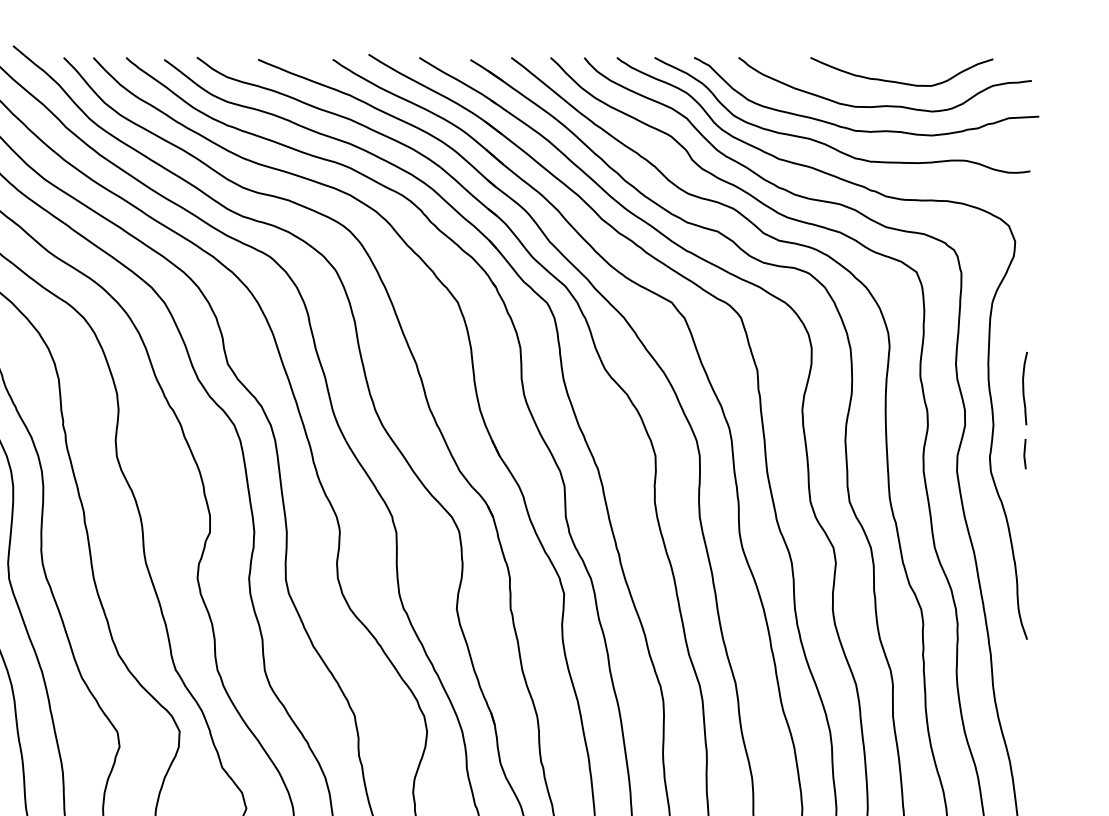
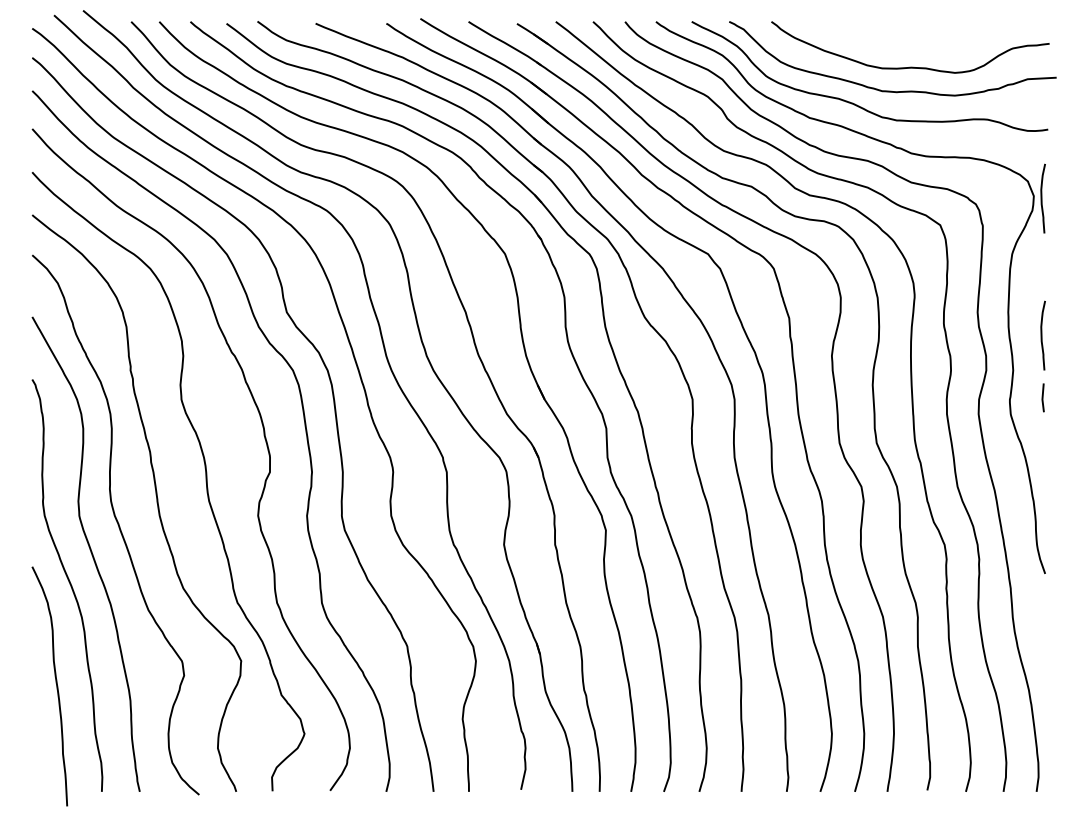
curve: (899, 81) -> (924, 44), removed
curve: (1024, 243) -> (1042, 198), added

